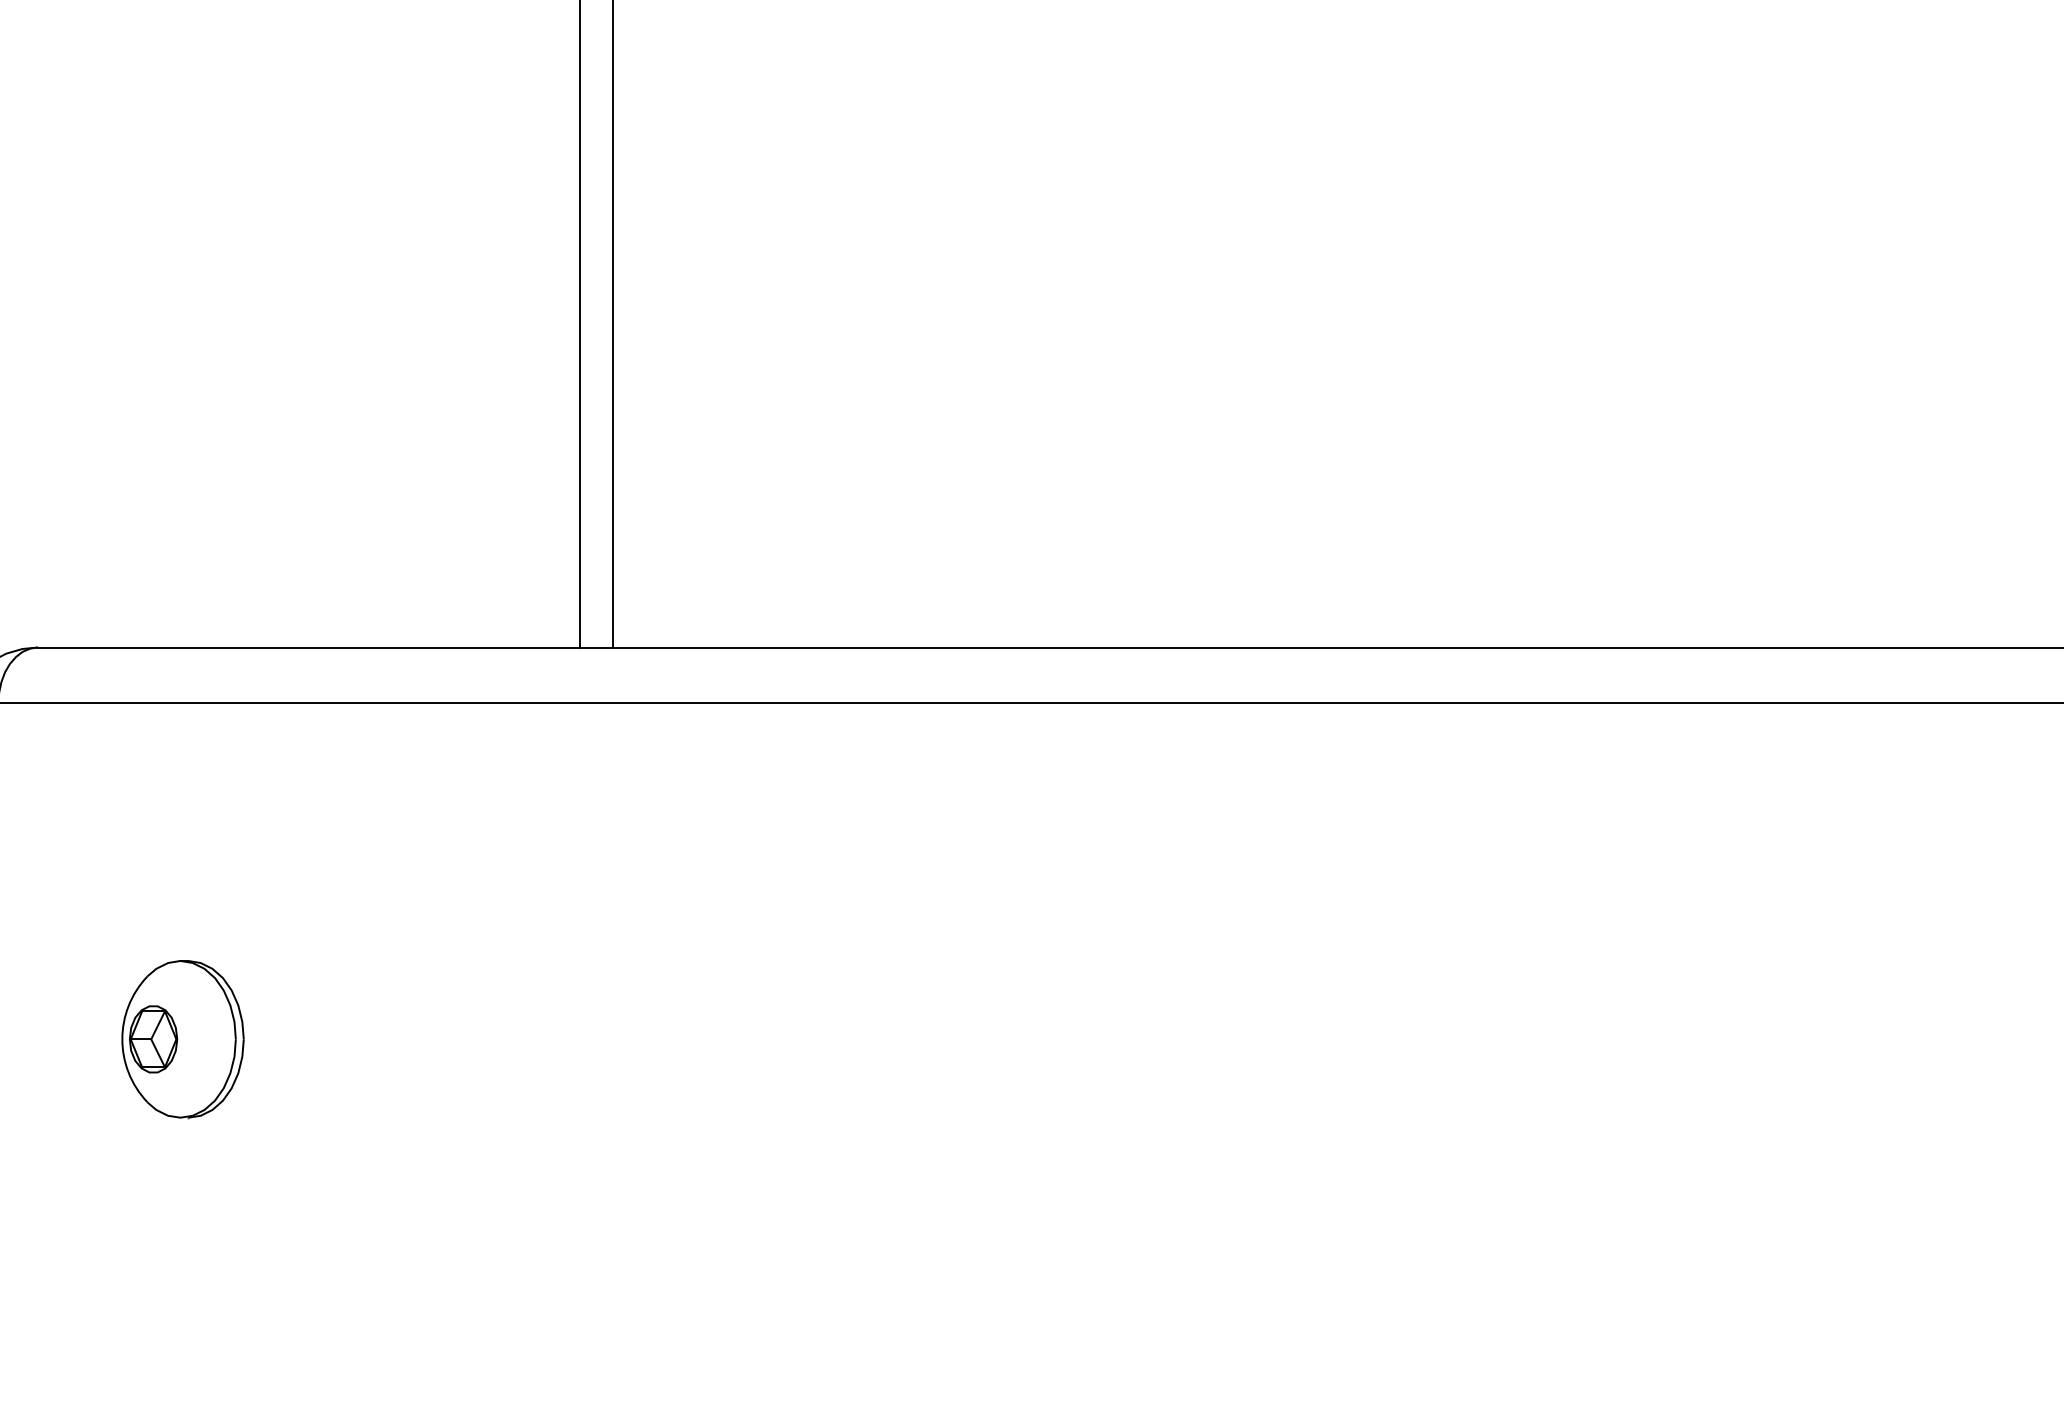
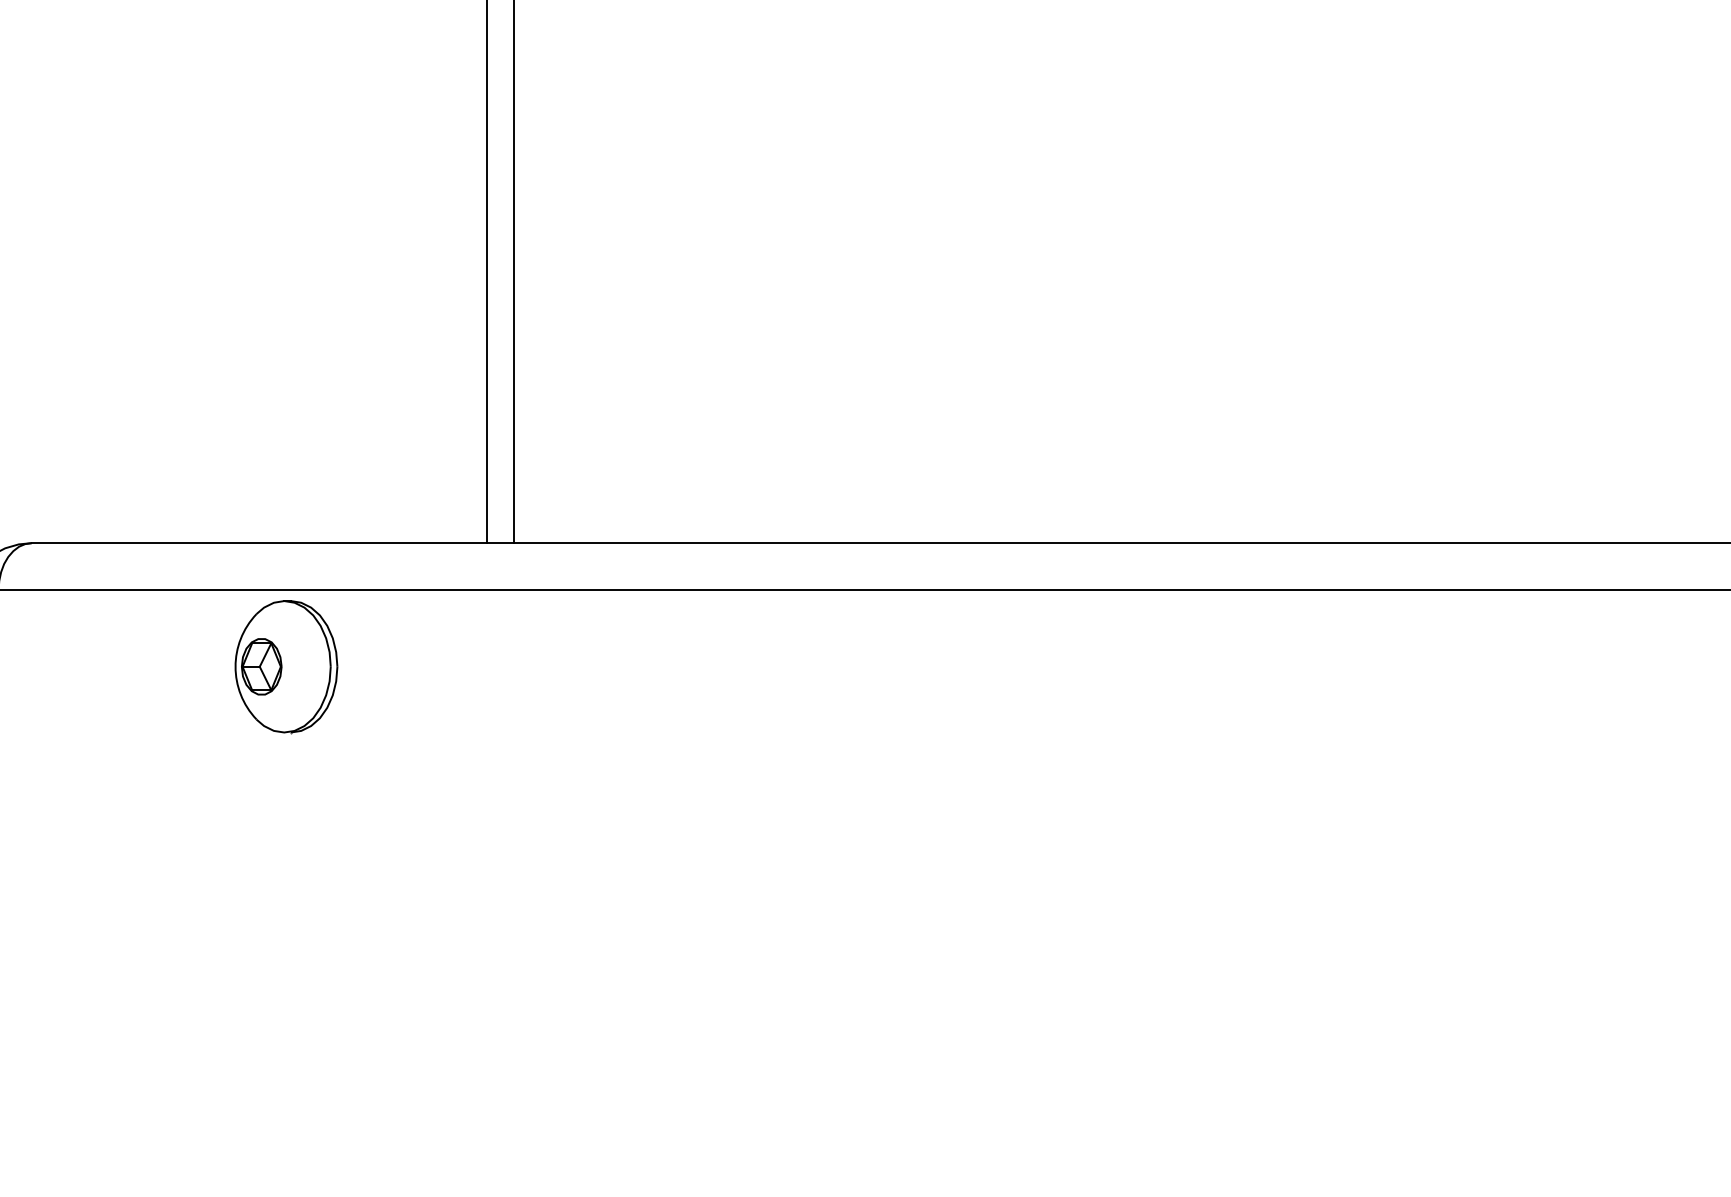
part: (183, 1040) -> (286, 667), moved

